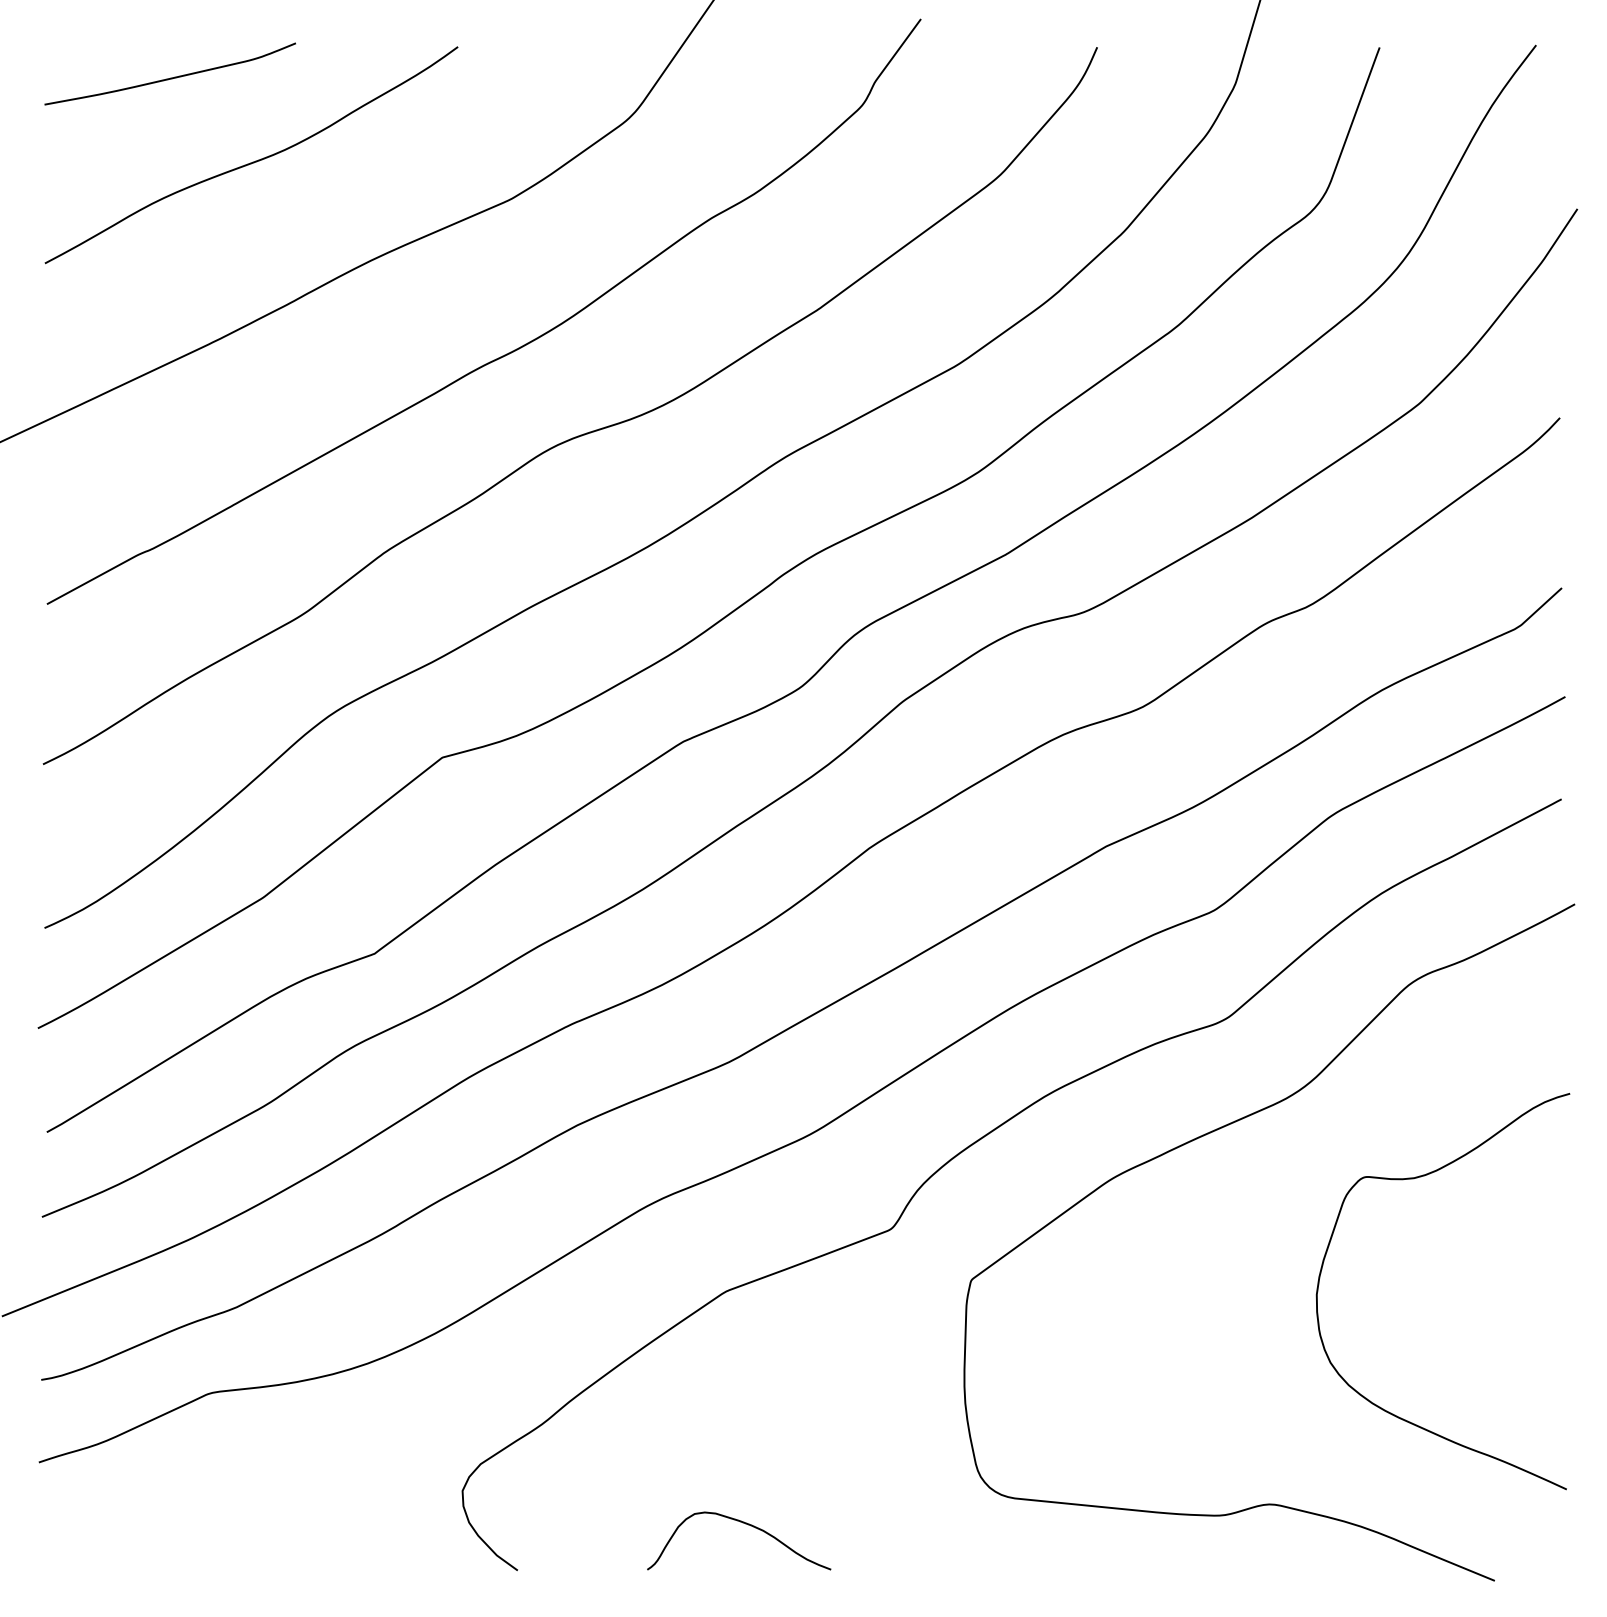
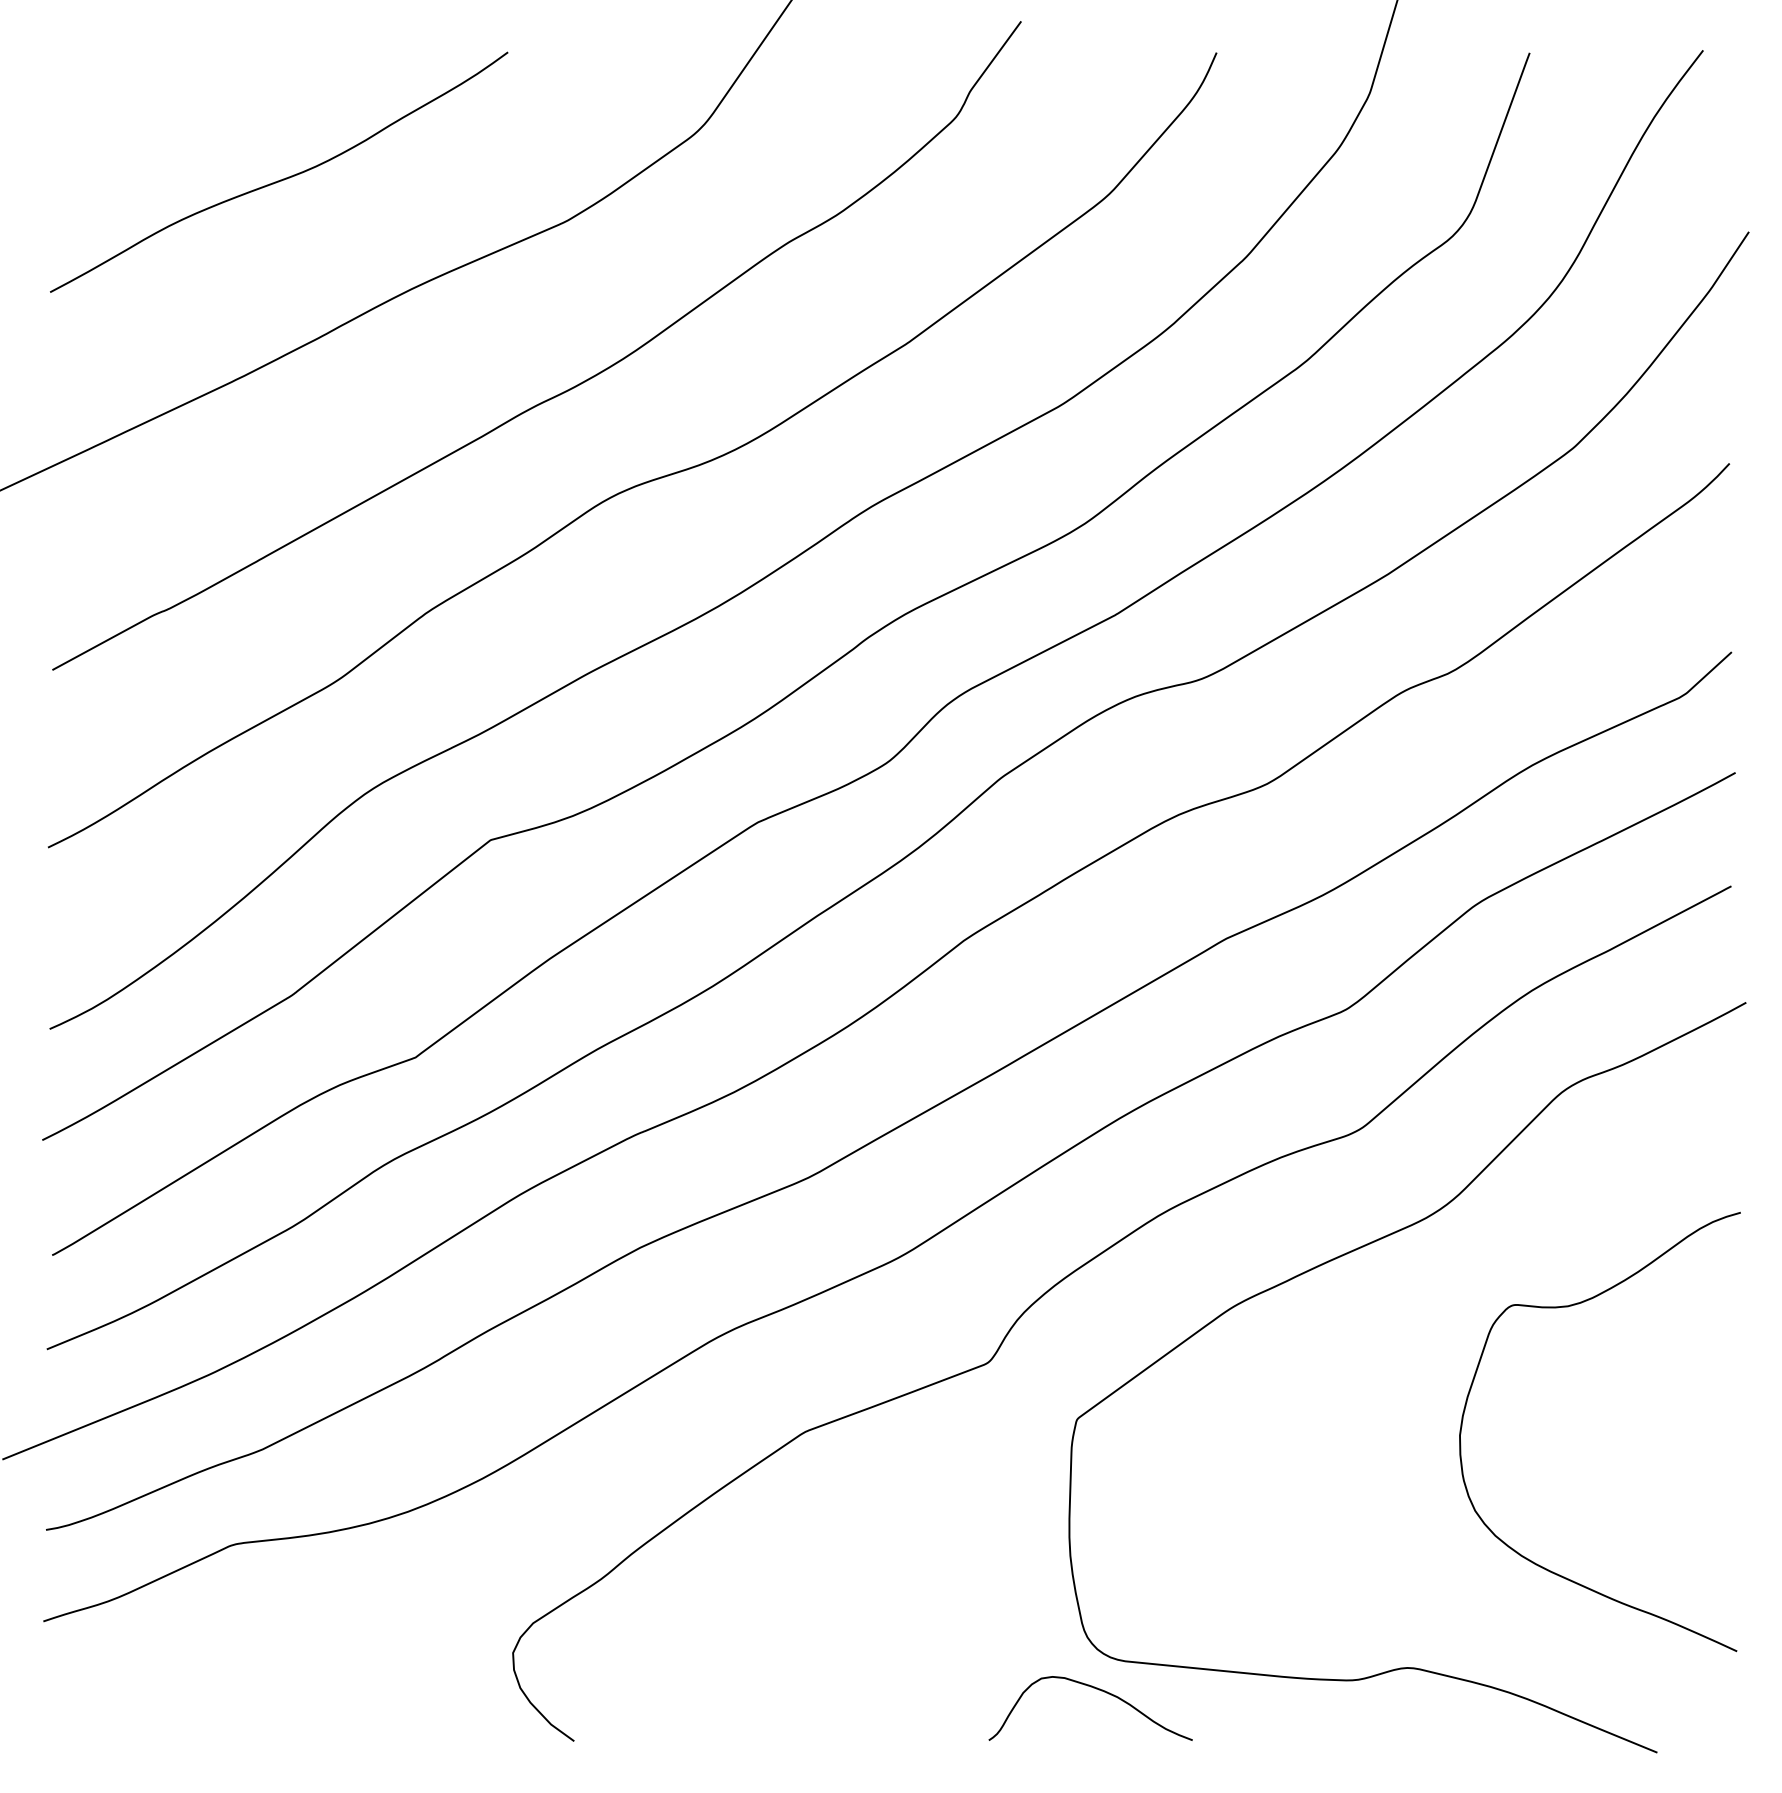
curve: (169, 77) -> (188, 86), removed
curve: (746, 1524) -> (1098, 1690), moved

